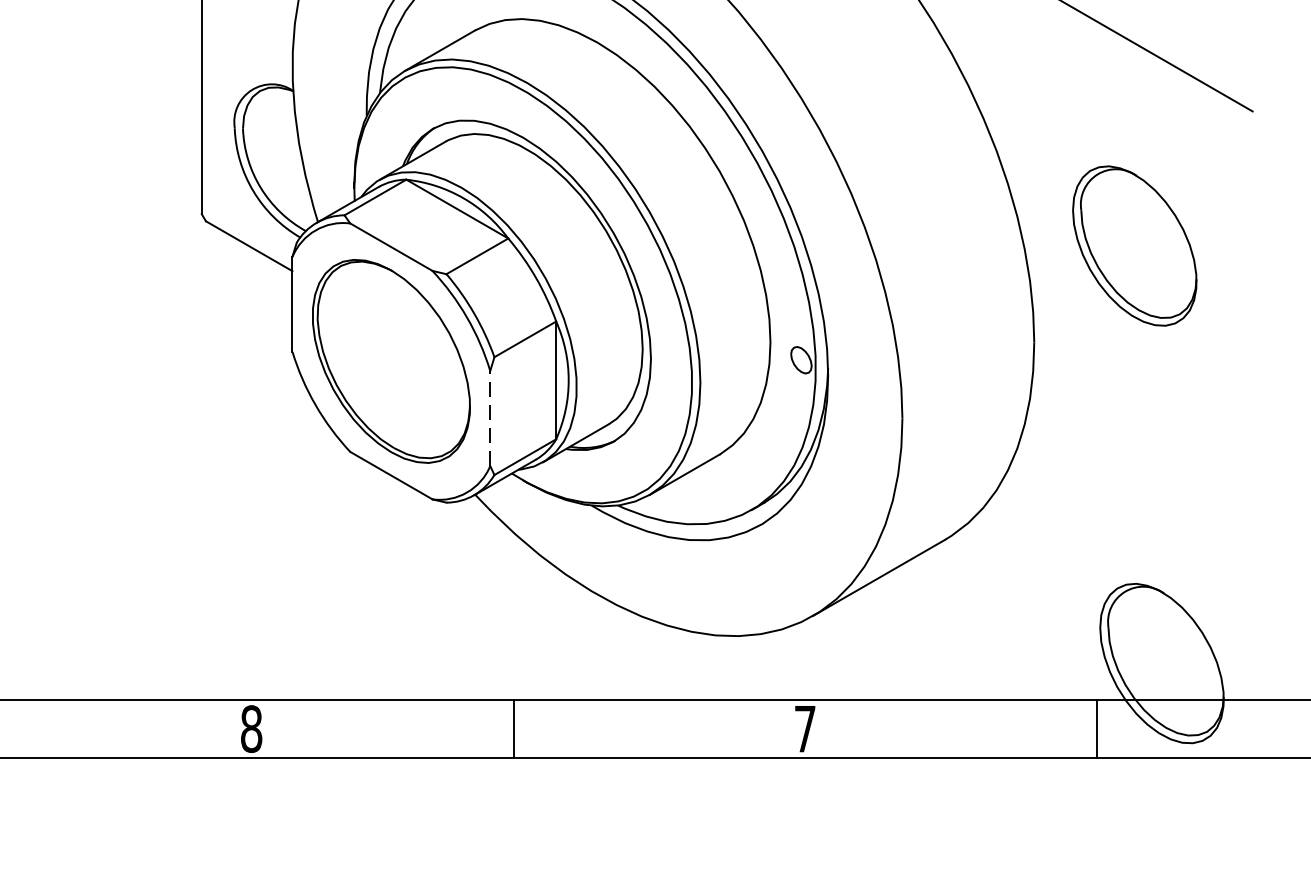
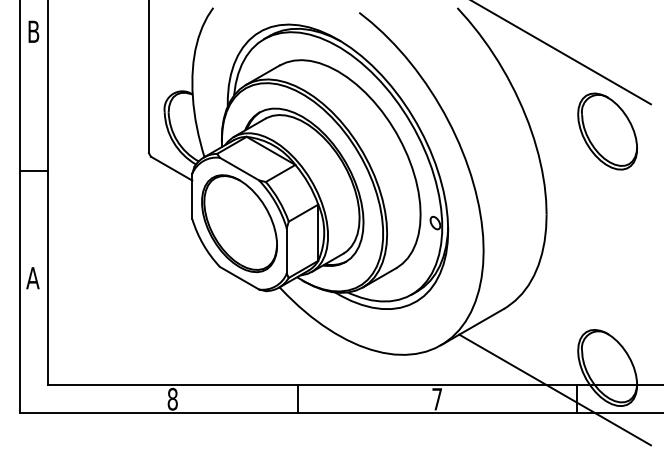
part: (1134, 245) -> (607, 131), moved
line: (489, 417) -> (286, 250), dashed -> solid
line: (1050, 708) -> (554, 389), added

